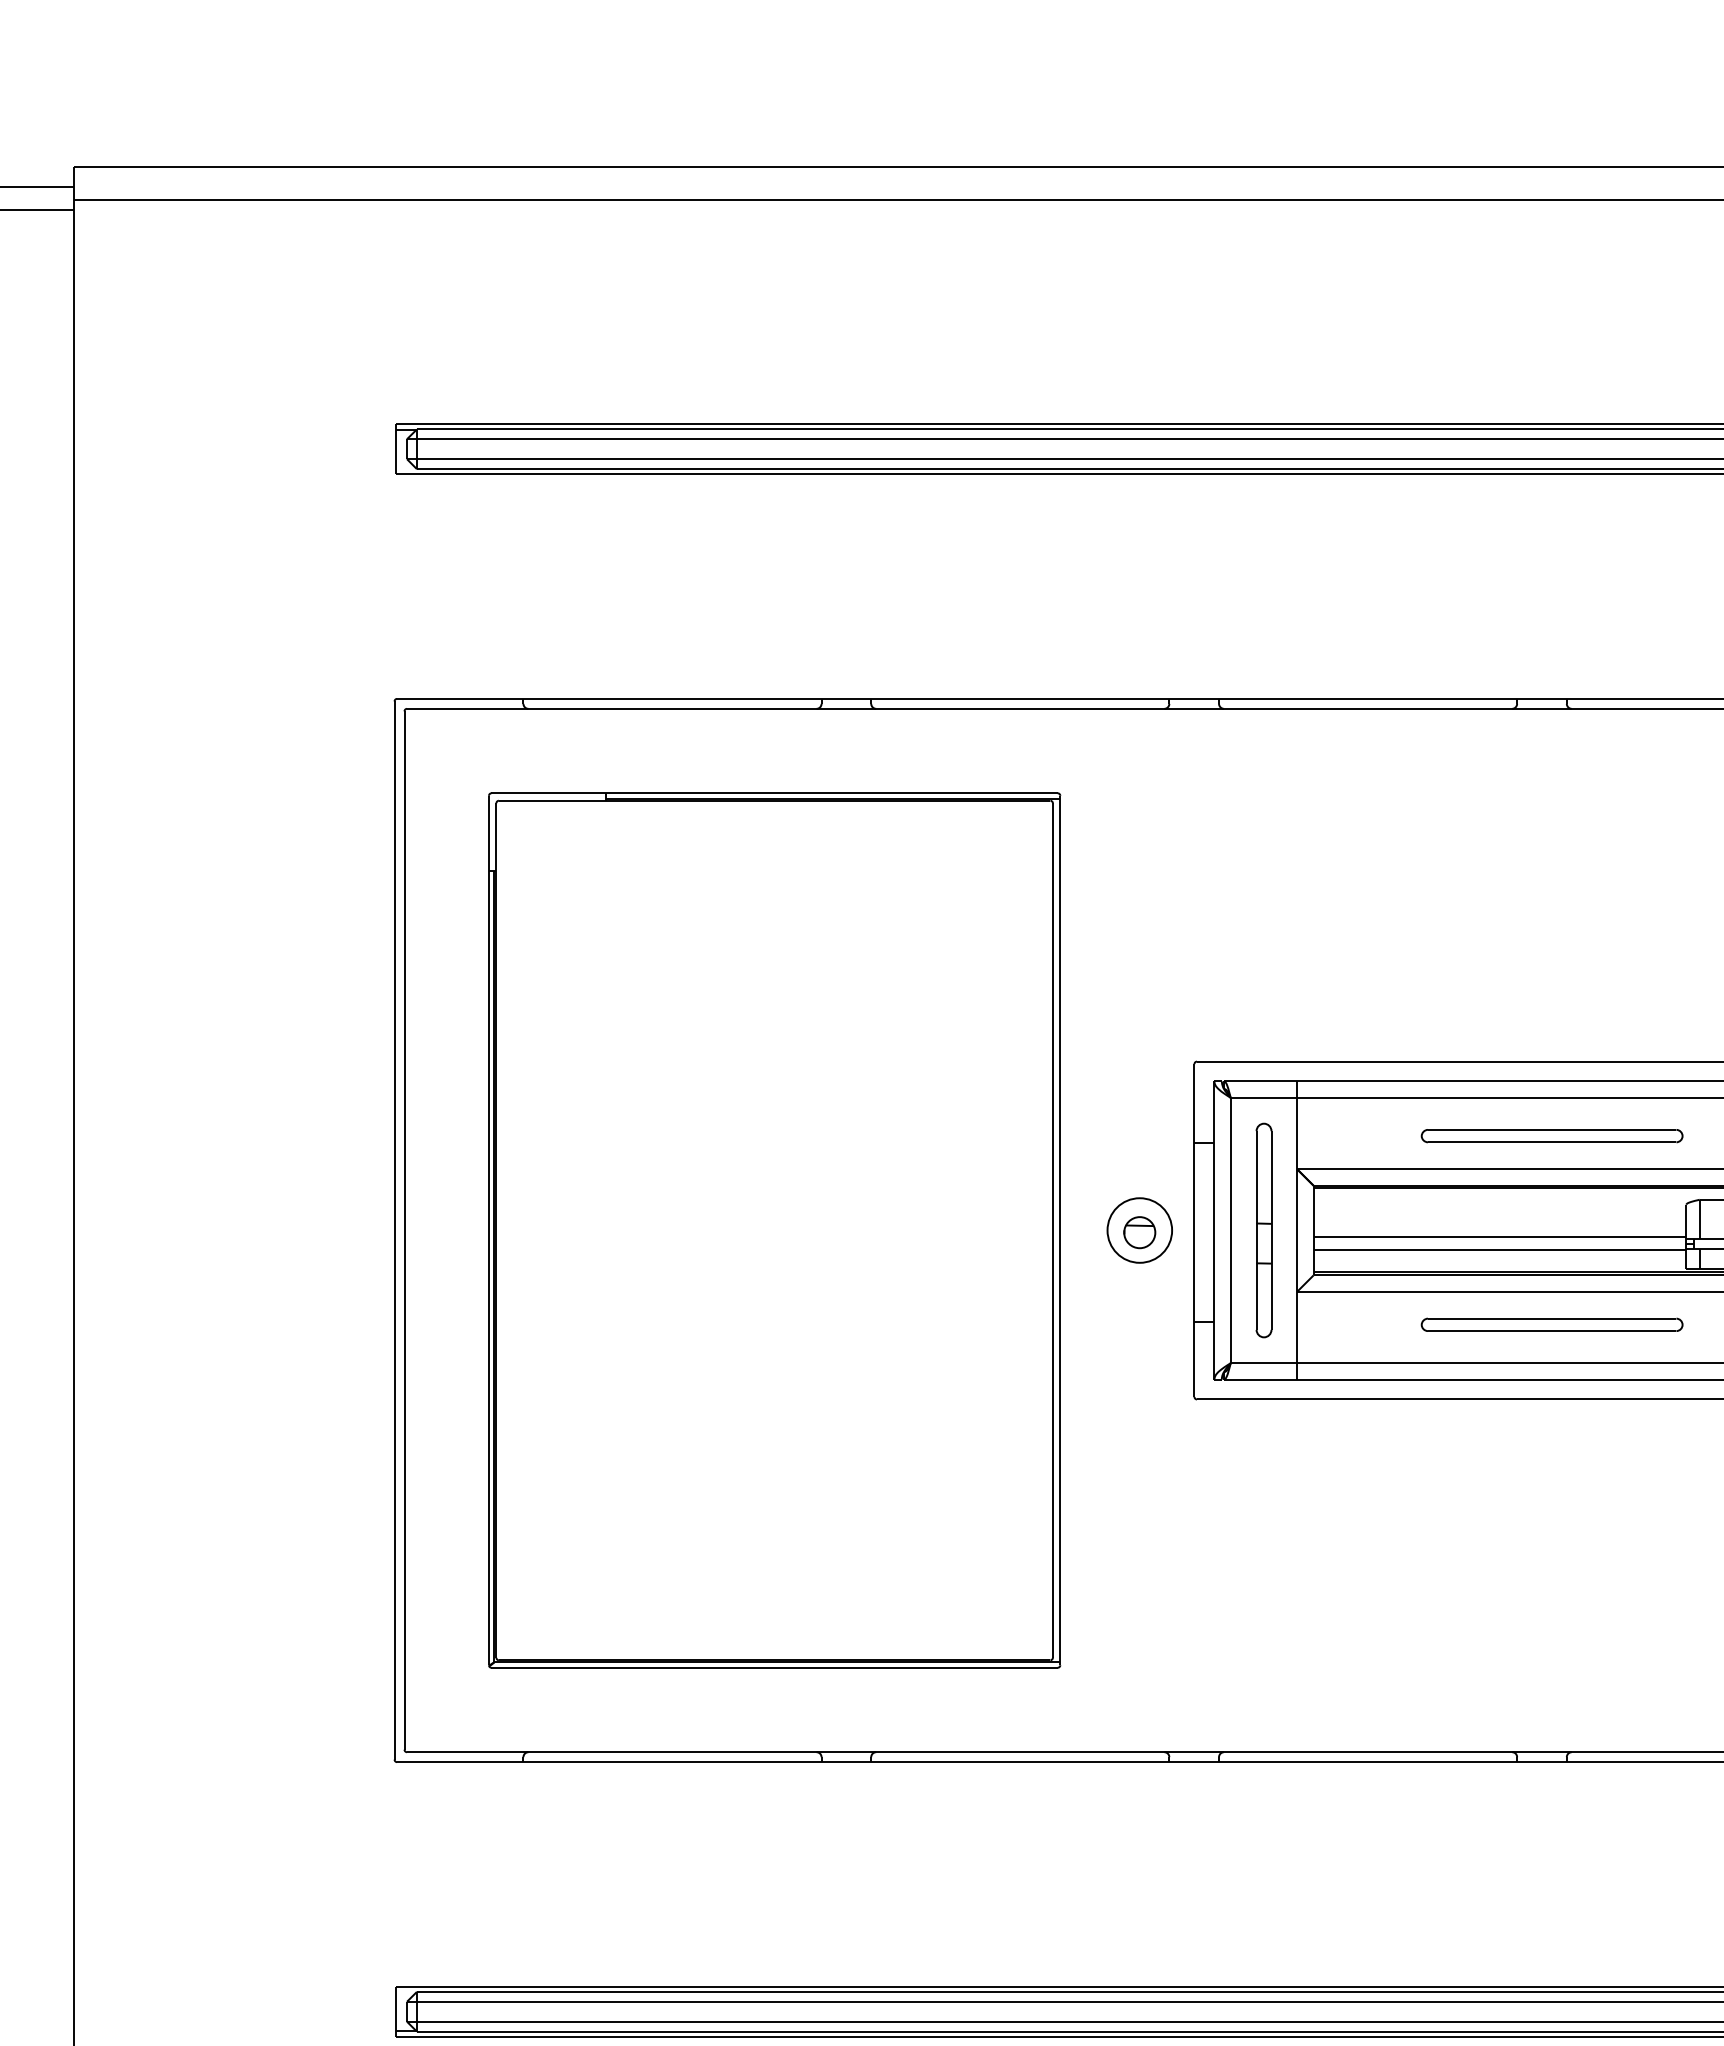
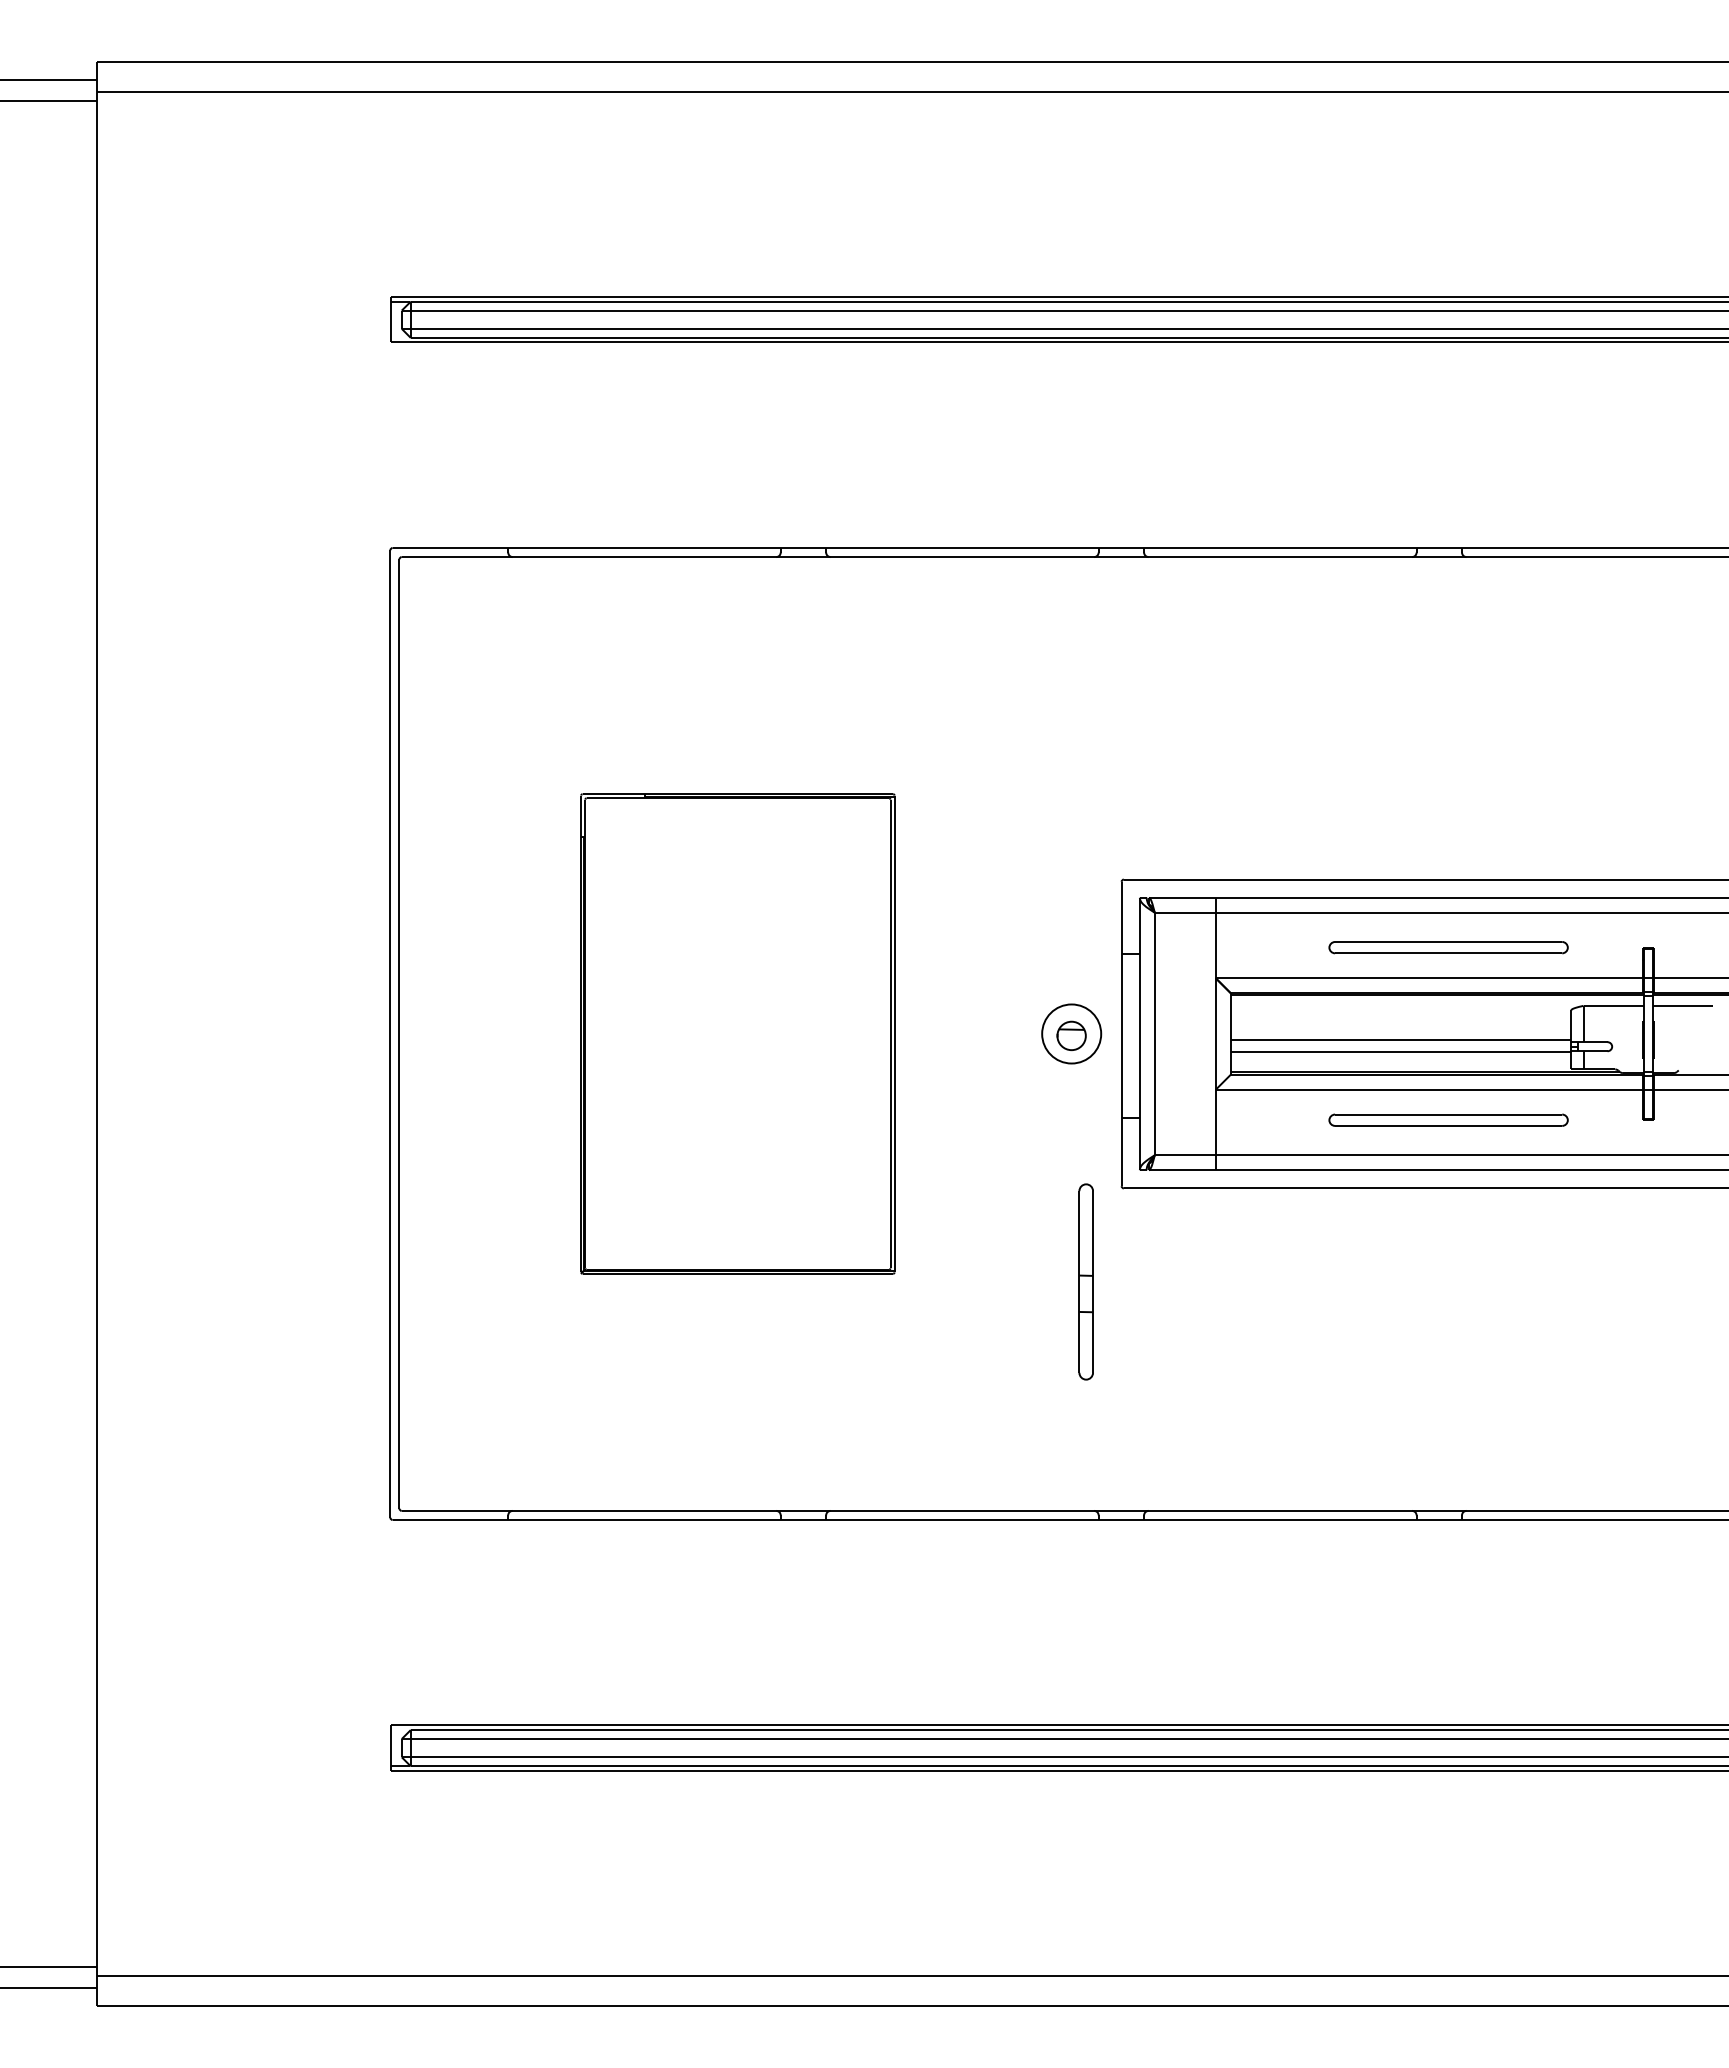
part: (774, 1229) -> (737, 1033), size x0.6
part: (1263, 1229) -> (1085, 1281), moved

